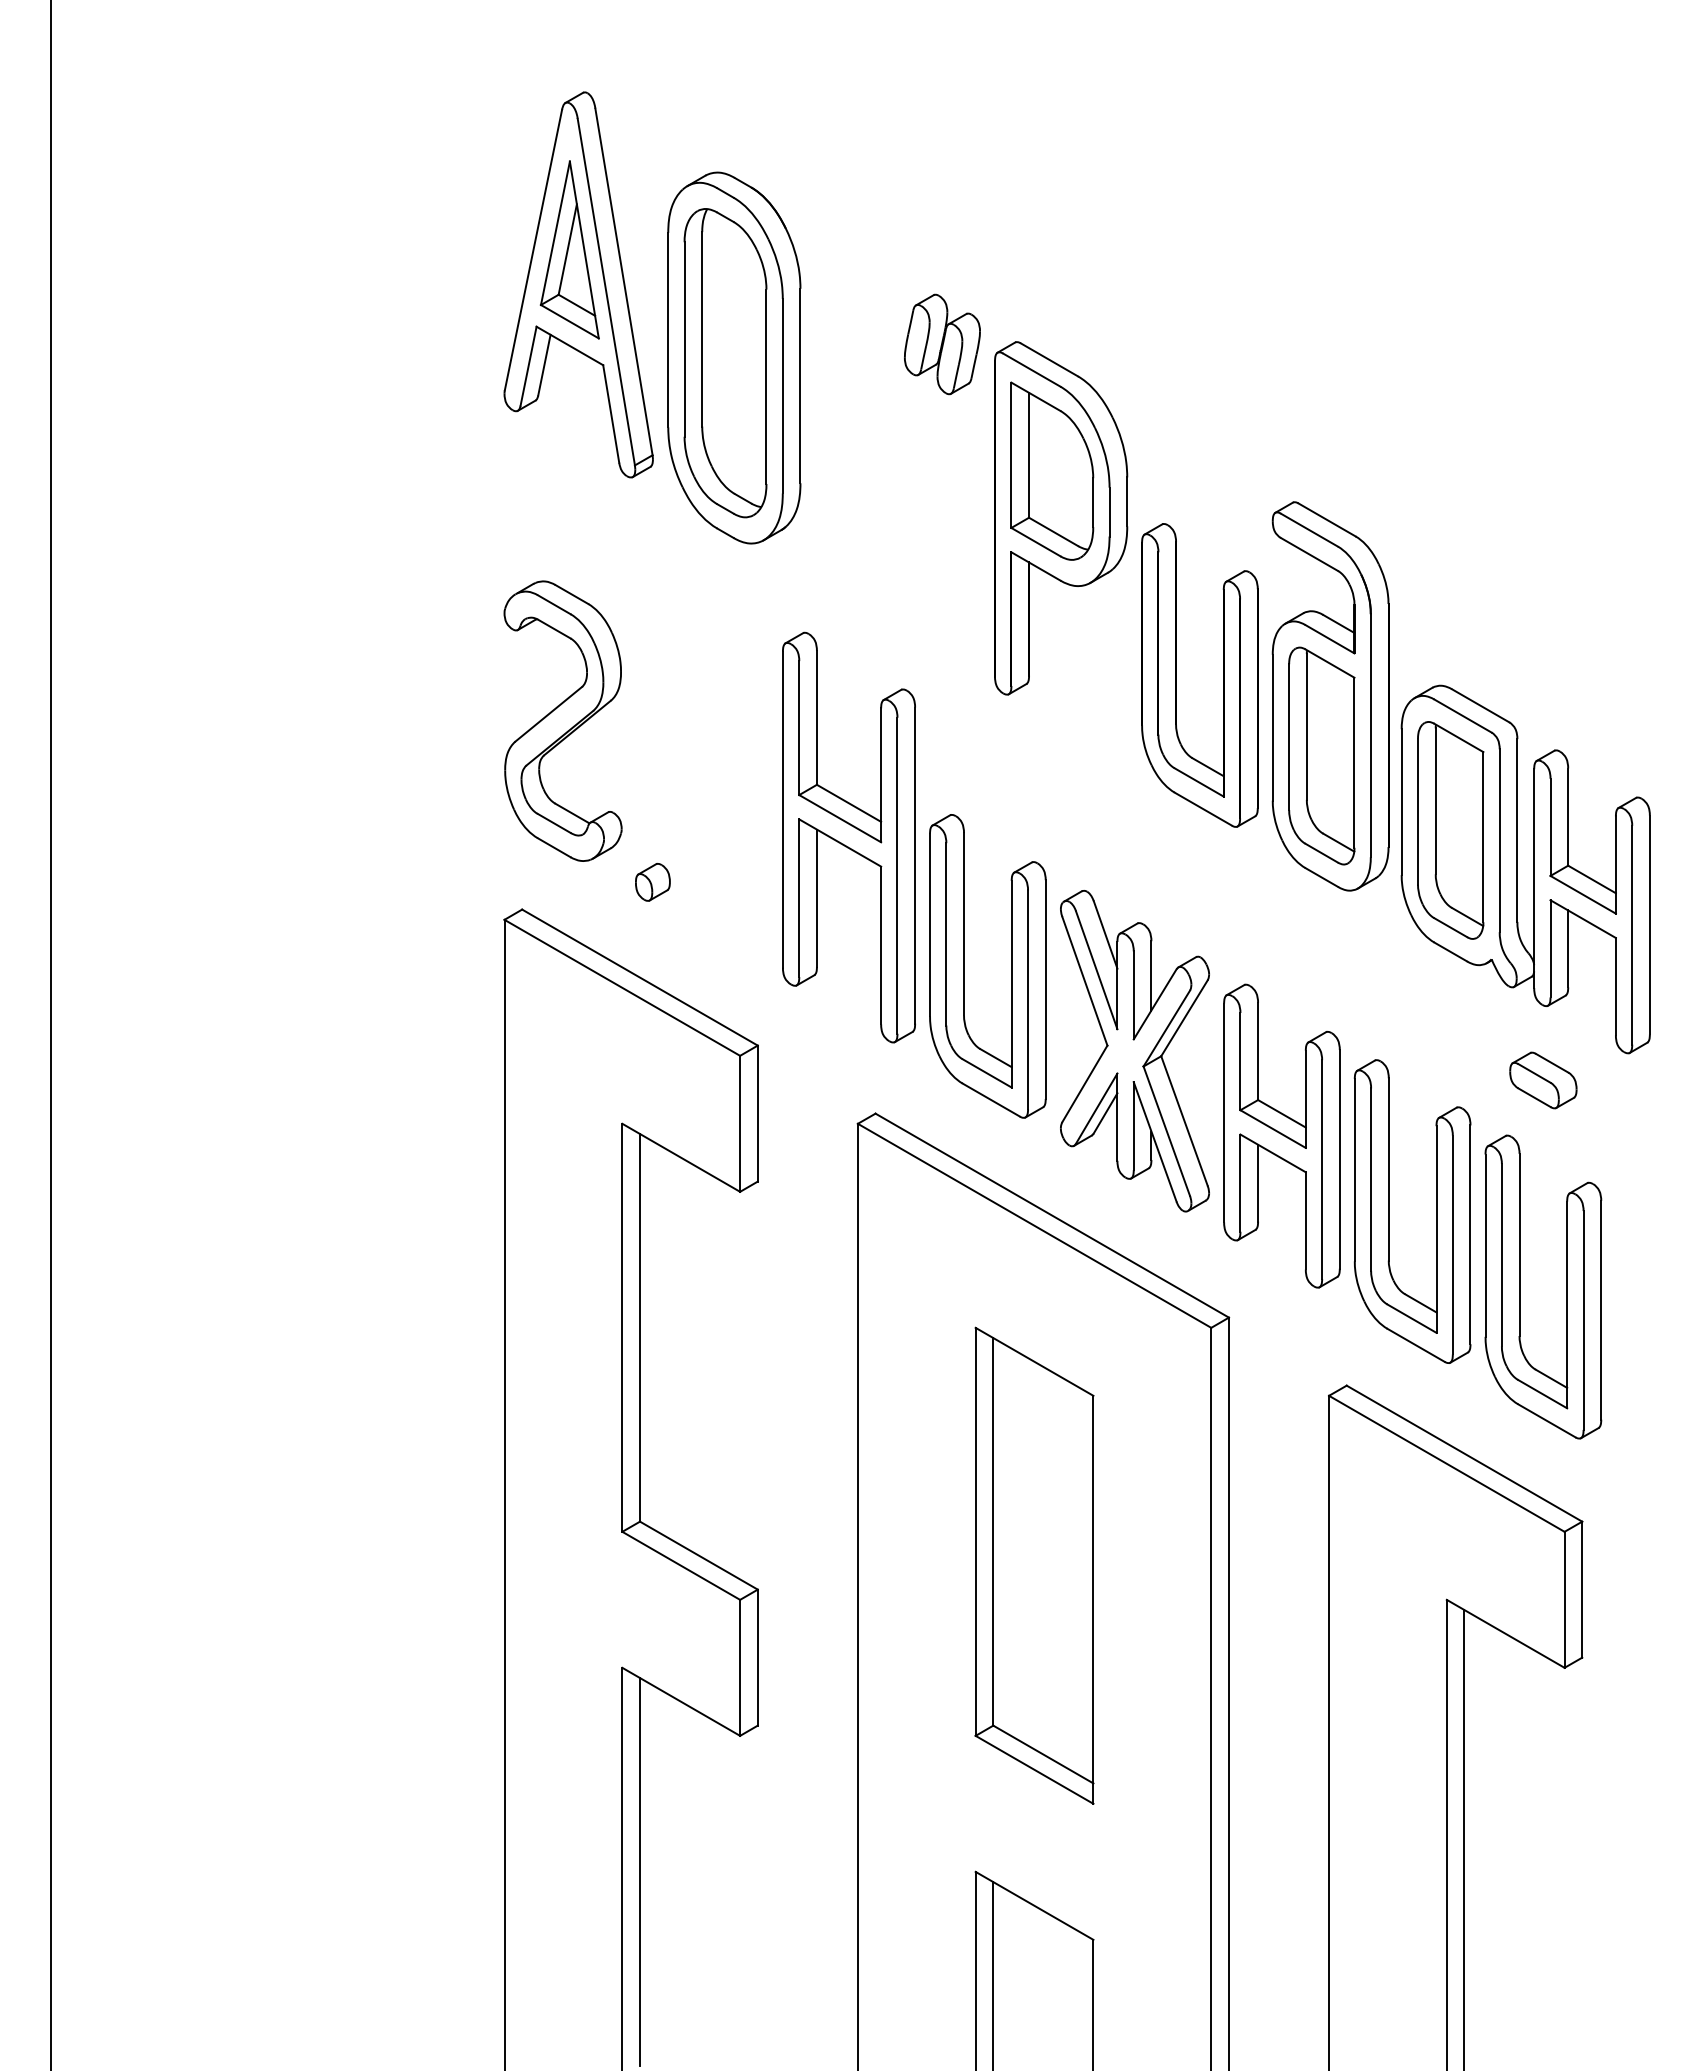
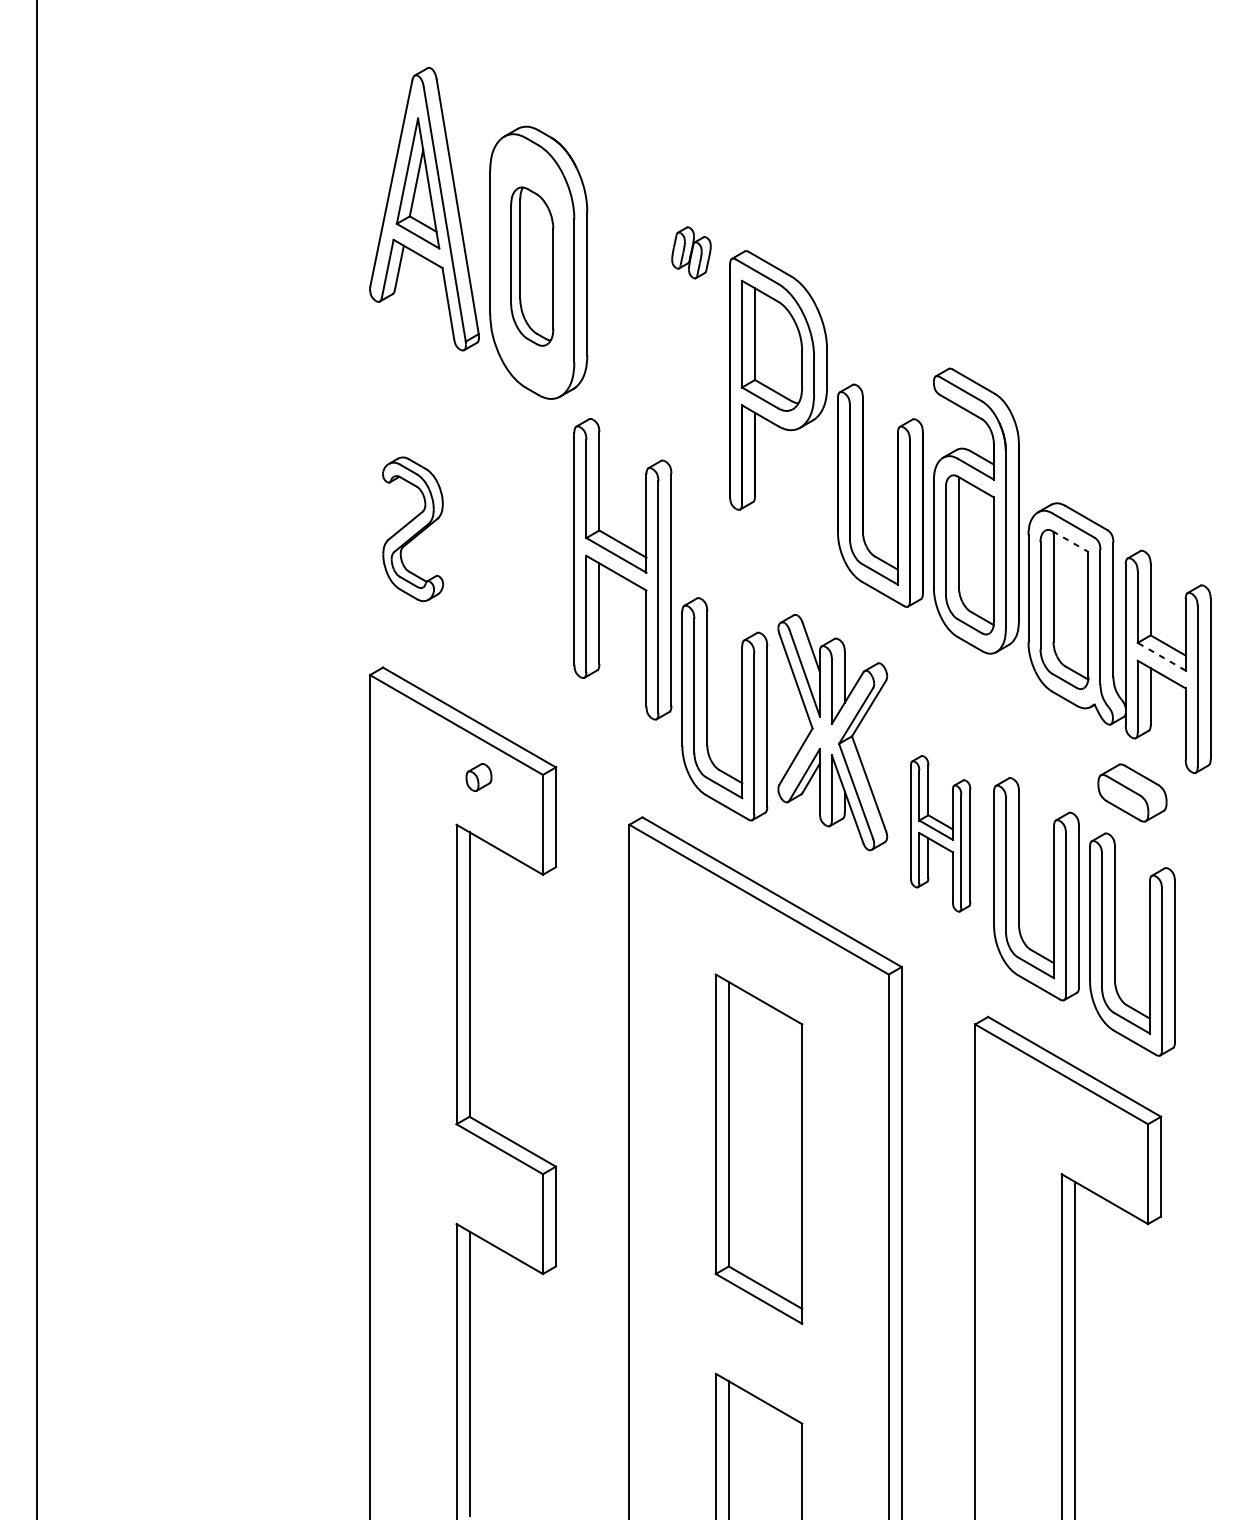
part: (942, 344) -> (691, 252), size x0.7
part: (725, 363) -> (532, 266), size x0.7
part: (562, 720) -> (412, 528), size x0.7
line: (1459, 738) -> (1070, 542), solid -> dashed
part: (848, 837) -> (622, 569), moved
part: (652, 882) -> (478, 777), moved
line: (1583, 894) -> (1161, 656), solid -> dashed
part: (1134, 1051) -> (832, 732), moved
part: (1543, 1080) -> (1132, 793), size x1.4
part: (1281, 1135) -> (940, 833), size x0.7

